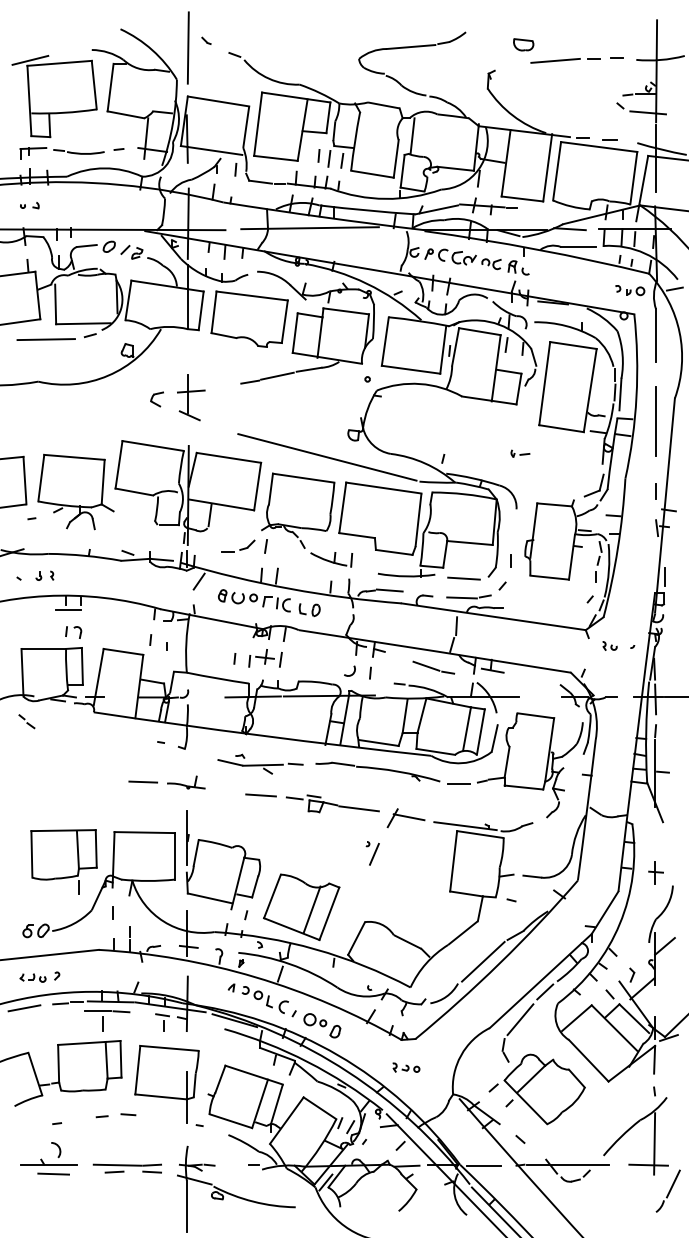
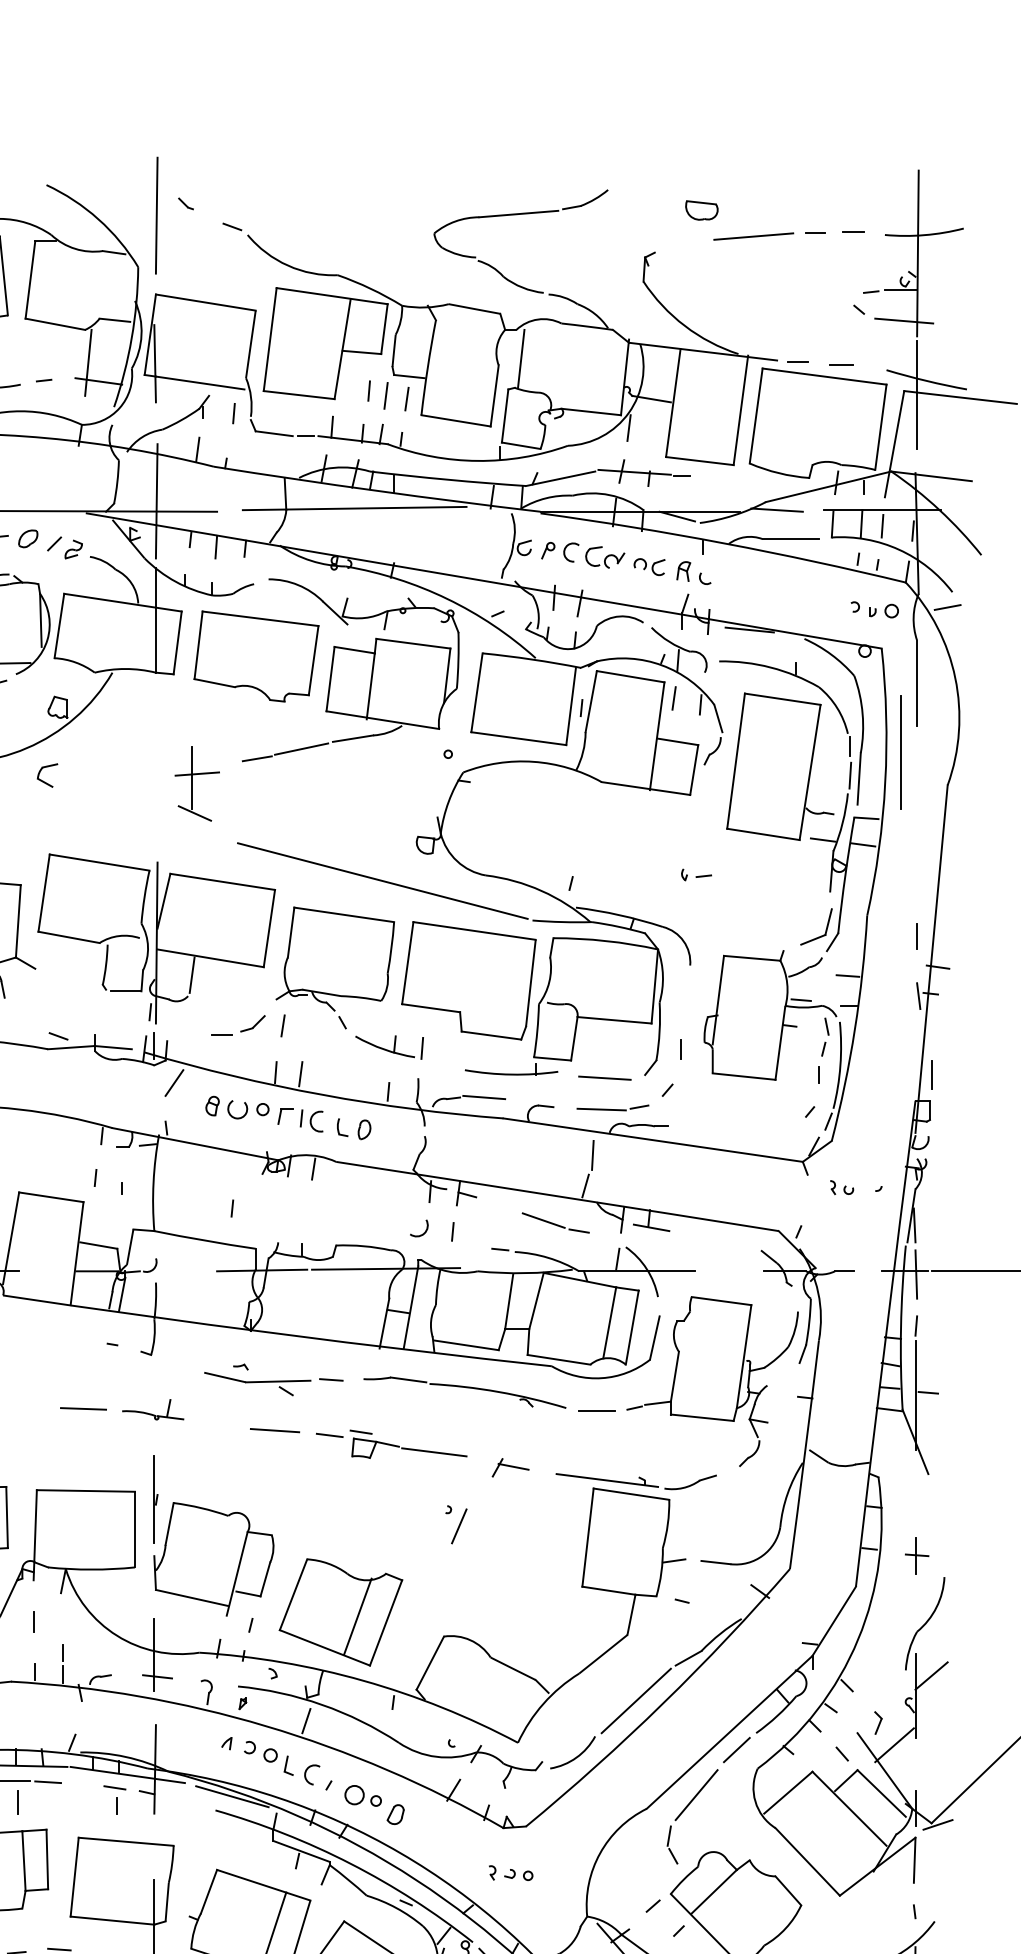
part: (191, 397) -> (197, 783), moved
part: (156, 399) -> (46, 775), moved
line: (655, 421) -> (899, 752), moved
part: (265, 658) -> (282, 1207), removed
part: (405, 818) -> (509, 1468), size x0.6

